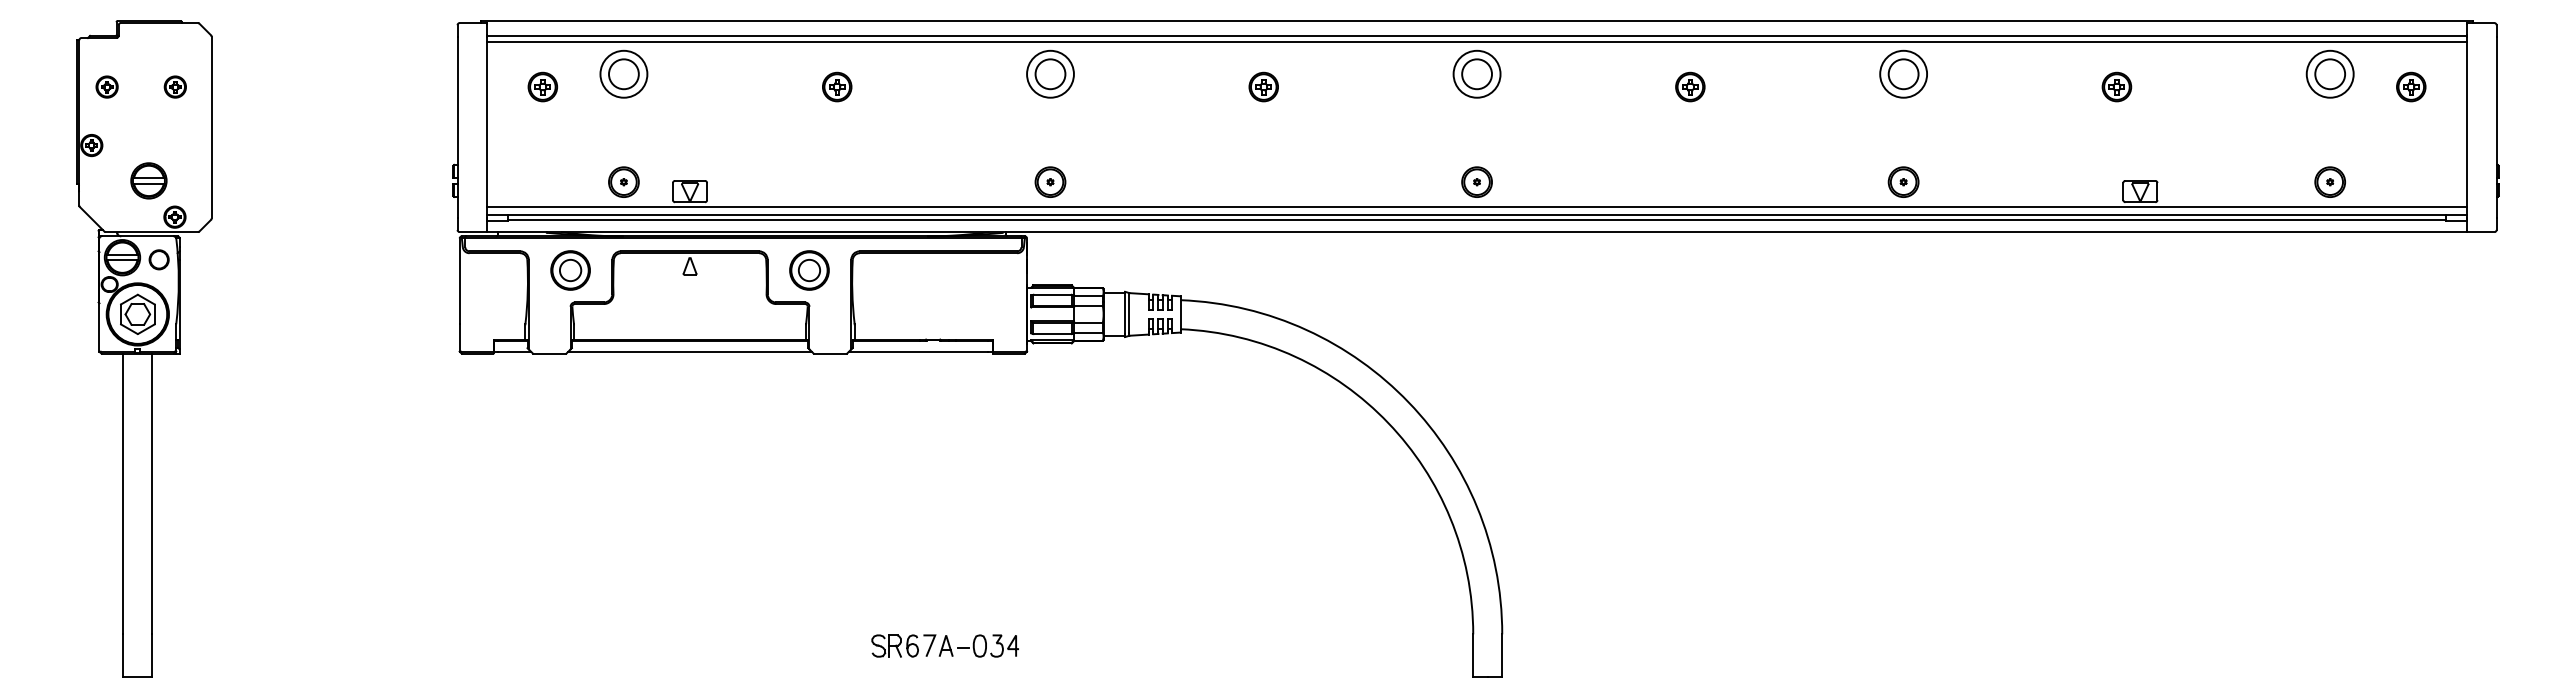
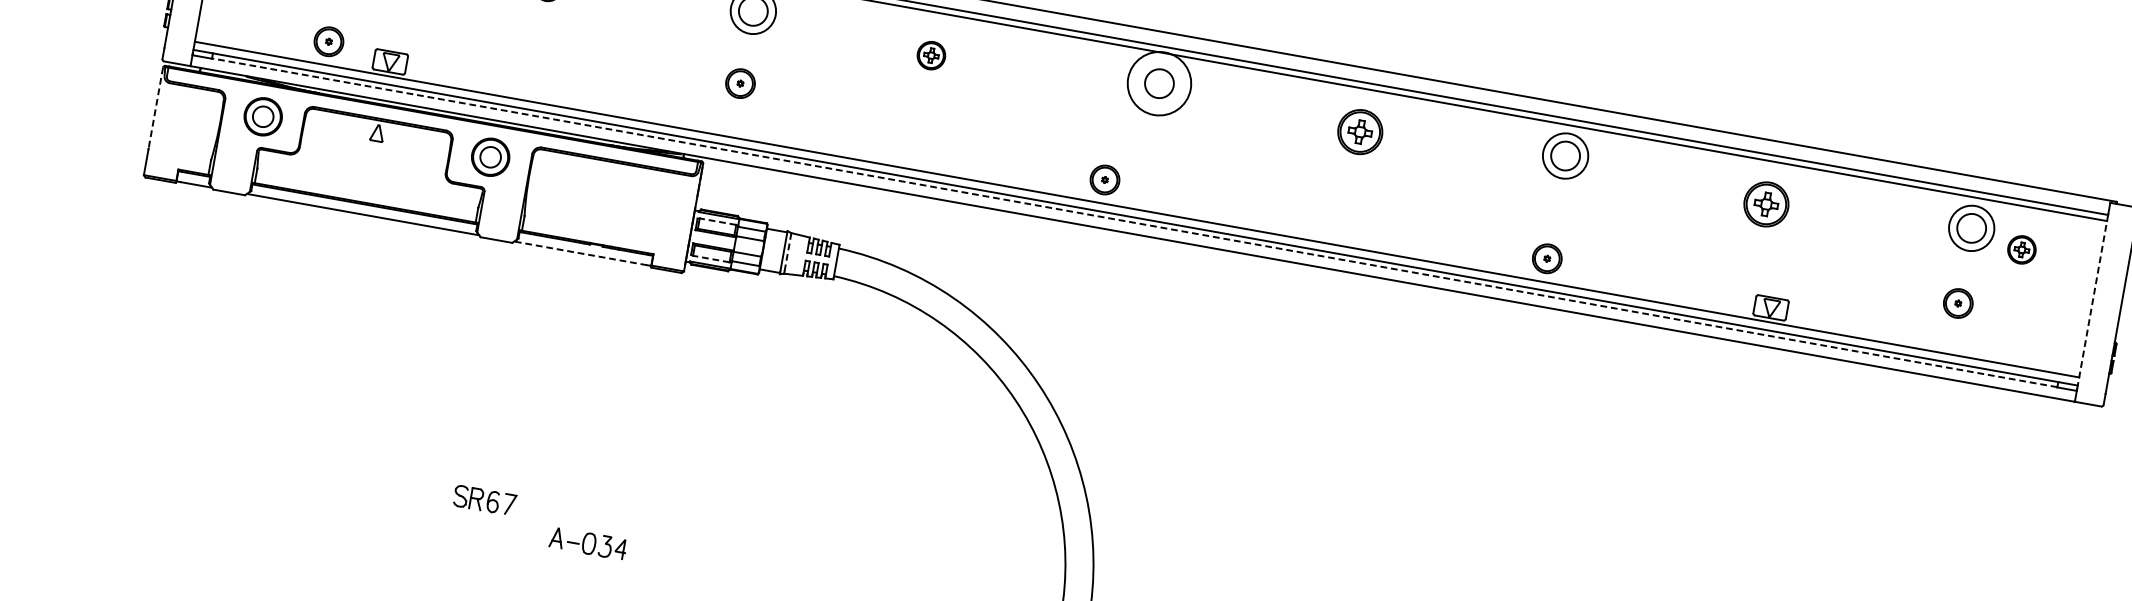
circle: (1476, 73) -> (1159, 82), size x1.4
part: (1263, 86) -> (931, 55), moved
part: (1690, 86) -> (1360, 131), size x1.6
part: (2116, 86) -> (1766, 203), size x1.6
part: (2411, 86) -> (2022, 249), moved
line: (2466, 127) -> (2092, 302), solid -> dashed
part: (1050, 181) -> (740, 82), moved
part: (1476, 181) -> (1104, 179), moved
part: (2329, 181) -> (1957, 302), moved
line: (1476, 220) -> (1134, 222), solid -> dashed
line: (459, 281) -> (155, 108), solid -> dashed
line: (1052, 294) -> (717, 221), solid -> dashed
line: (1129, 313) -> (788, 252), solid -> dashed
line: (1052, 334) -> (711, 259), solid -> dashed
line: (918, 351) -> (580, 252), solid -> dashed
part: (903, 645) -> (484, 500), moved

